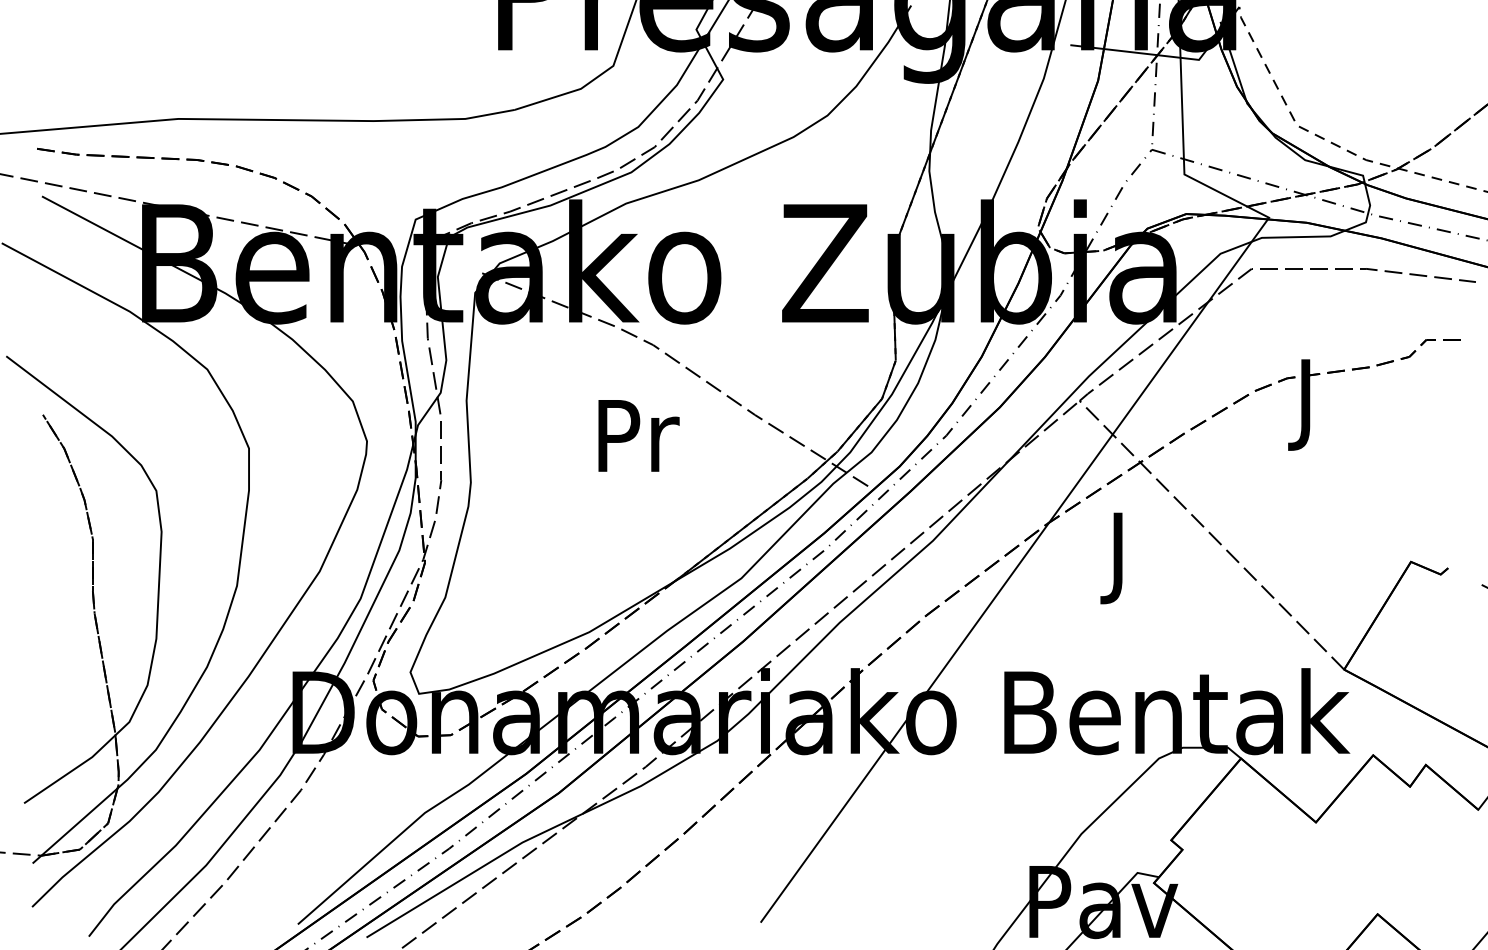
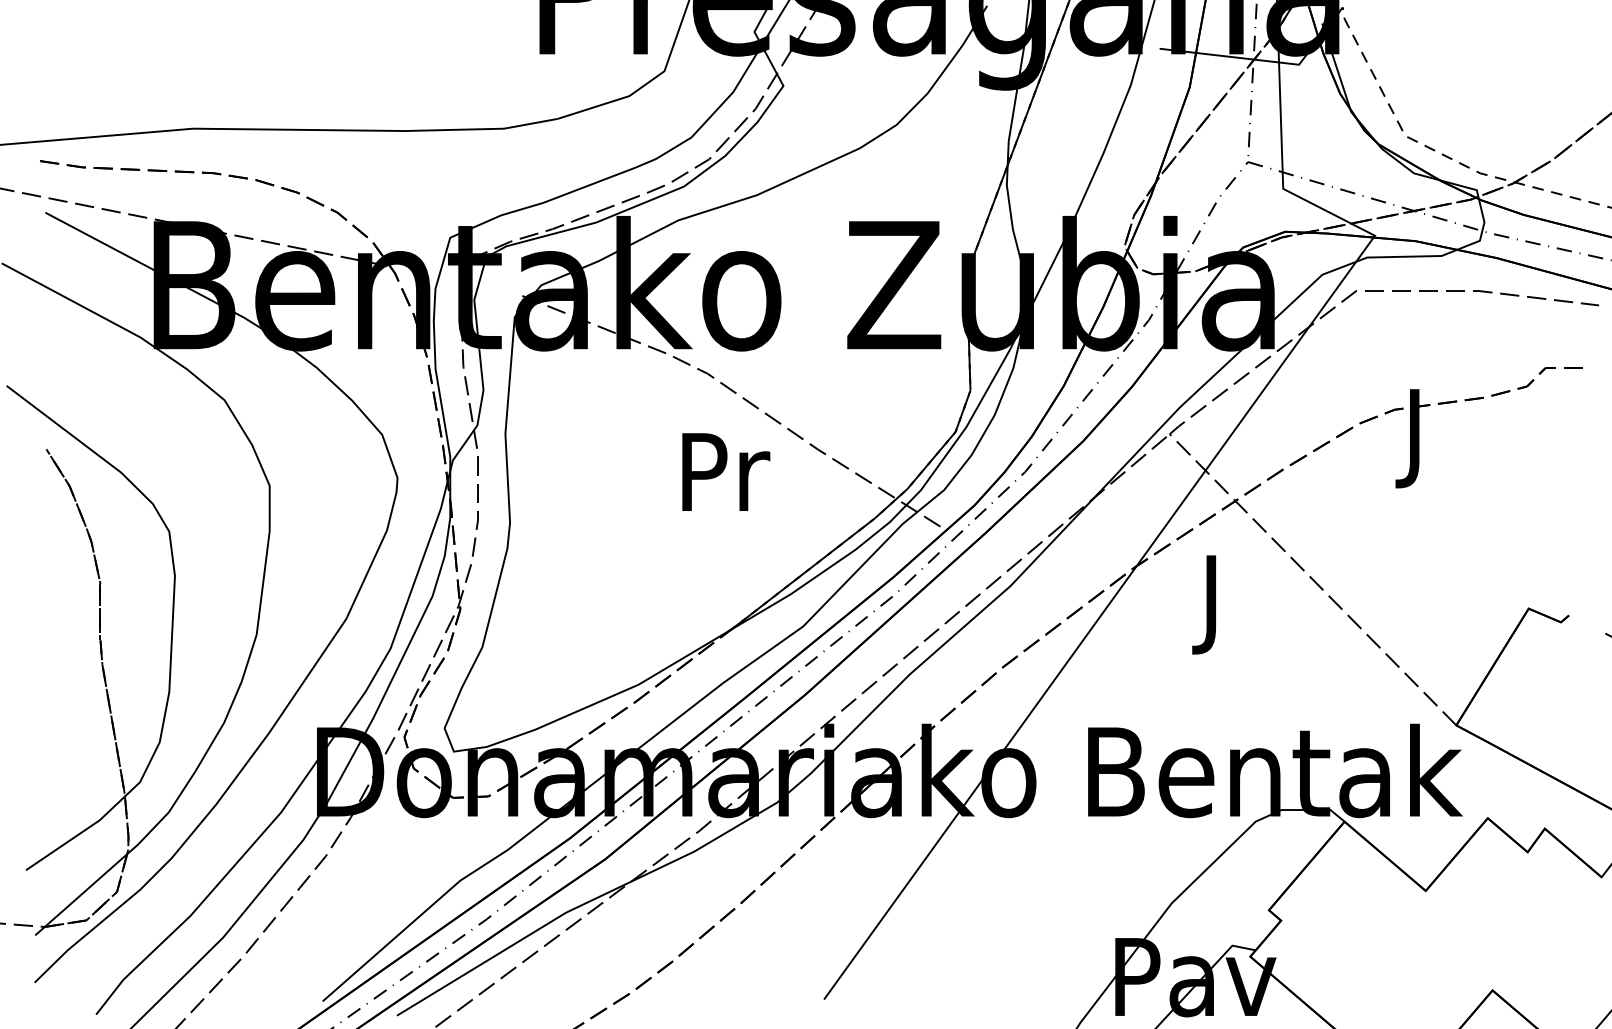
text: (639, 435) -> (726, 471), moved

